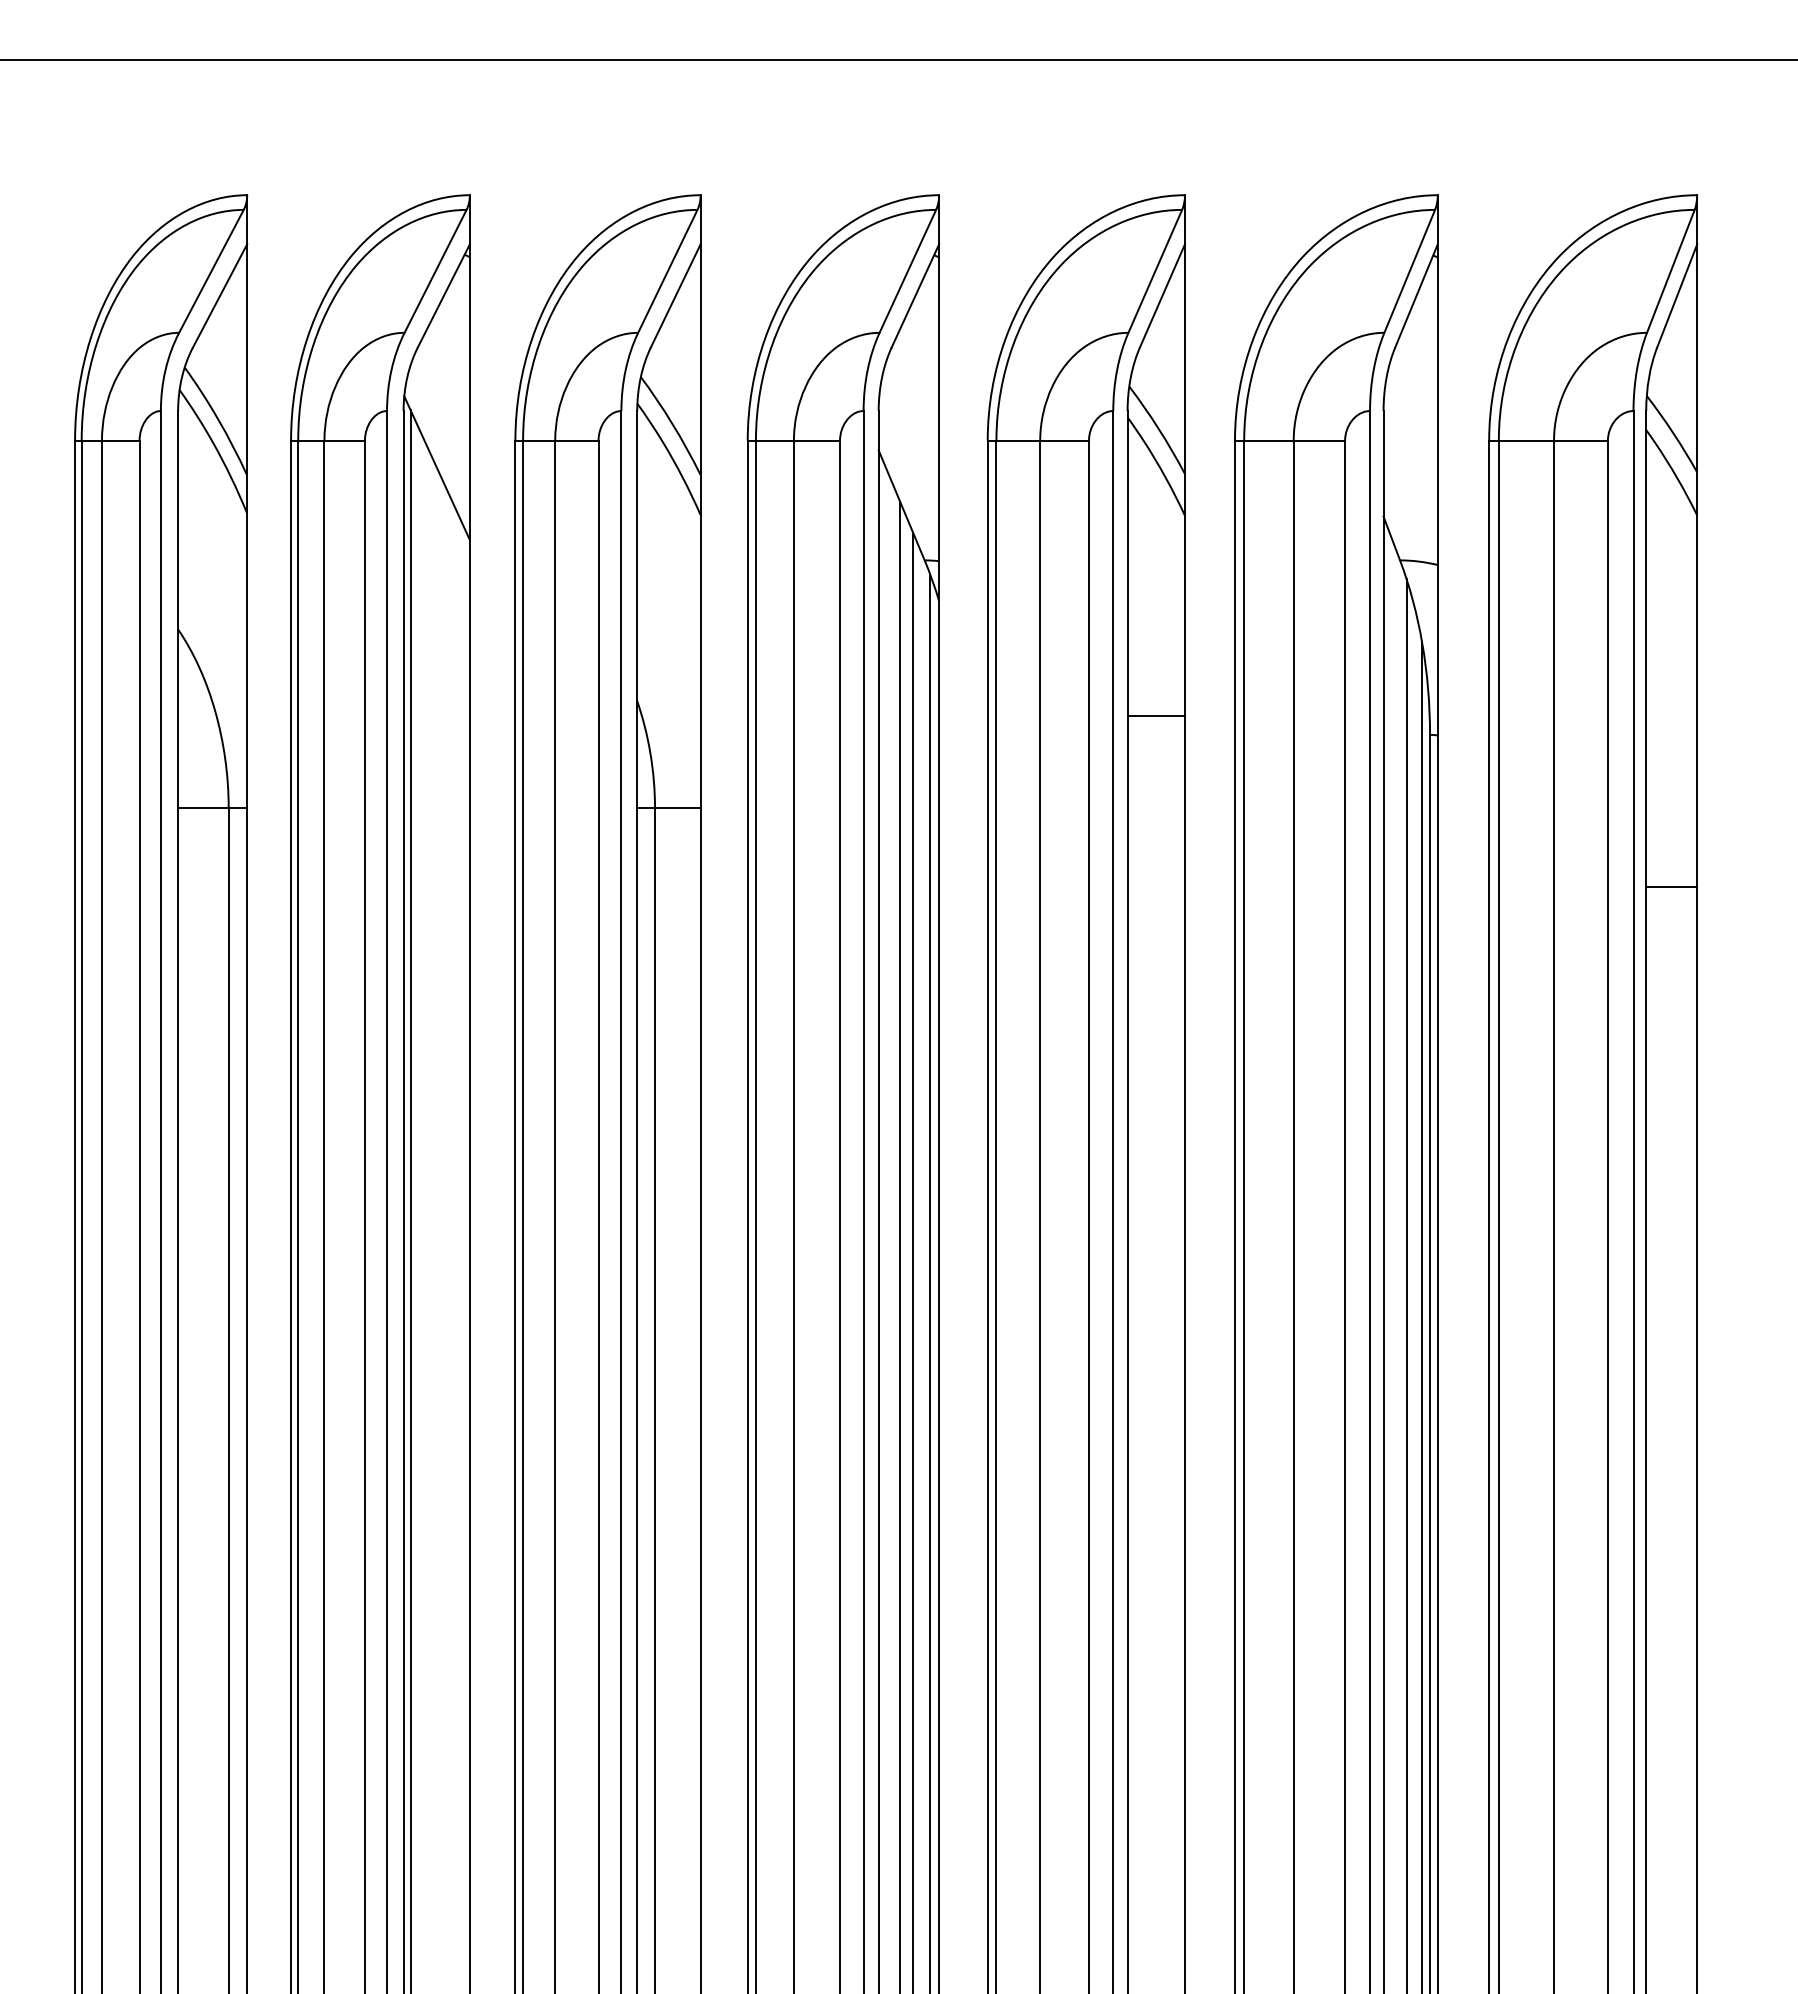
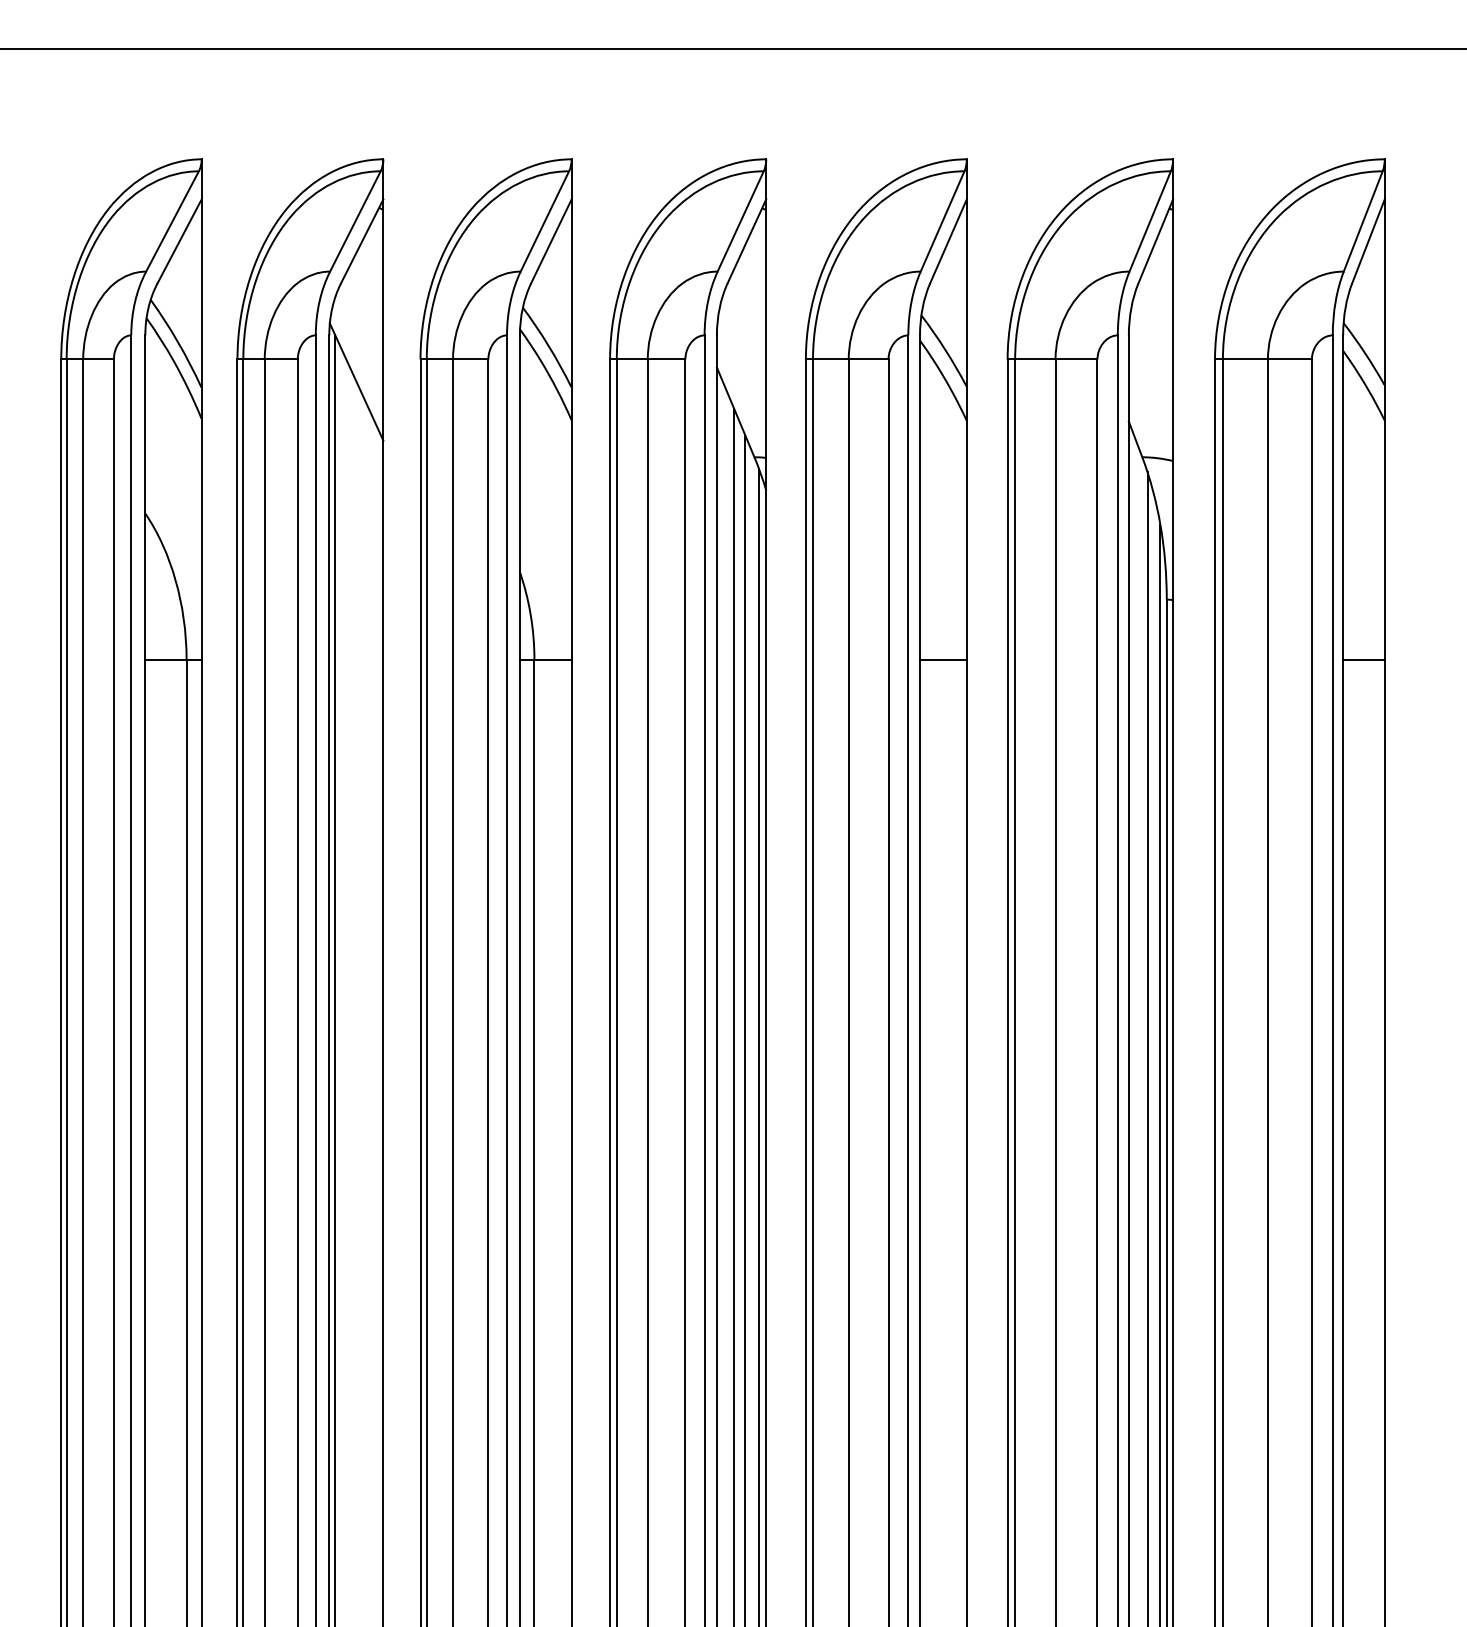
line: (1155, 716) -> (942, 659), moved
line: (1671, 887) -> (1363, 659), moved

